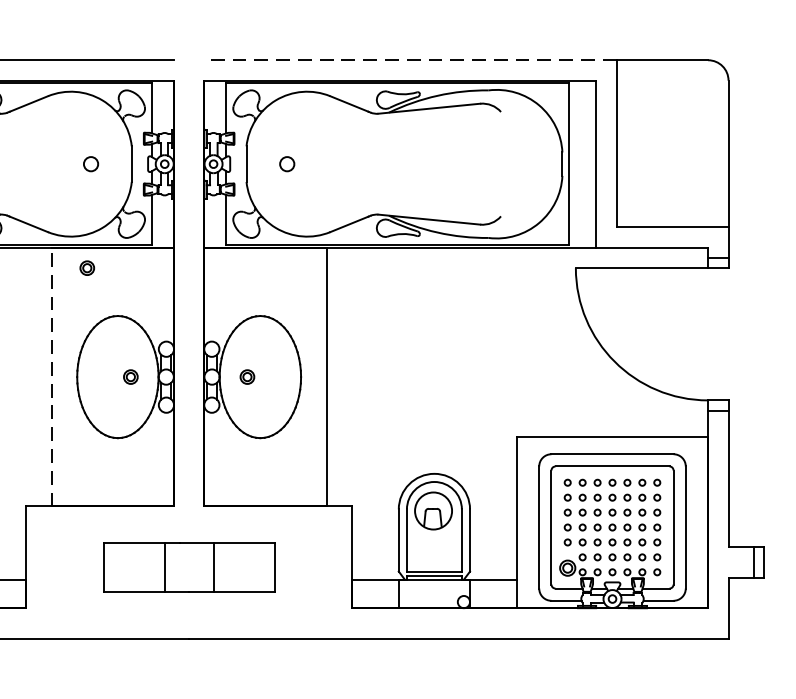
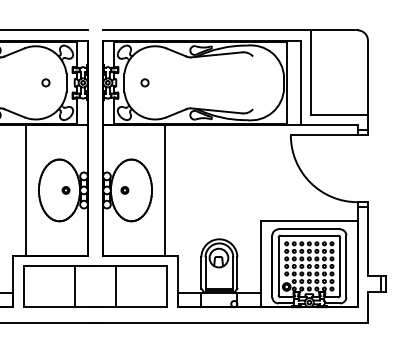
line: (408, 60) -> (206, 30), dashed -> solid
part: (86, 268) -> (43, 135), removed
line: (52, 375) -> (26, 189), dashed -> solid
part: (189, 567) -> (95, 286), size x1.67

